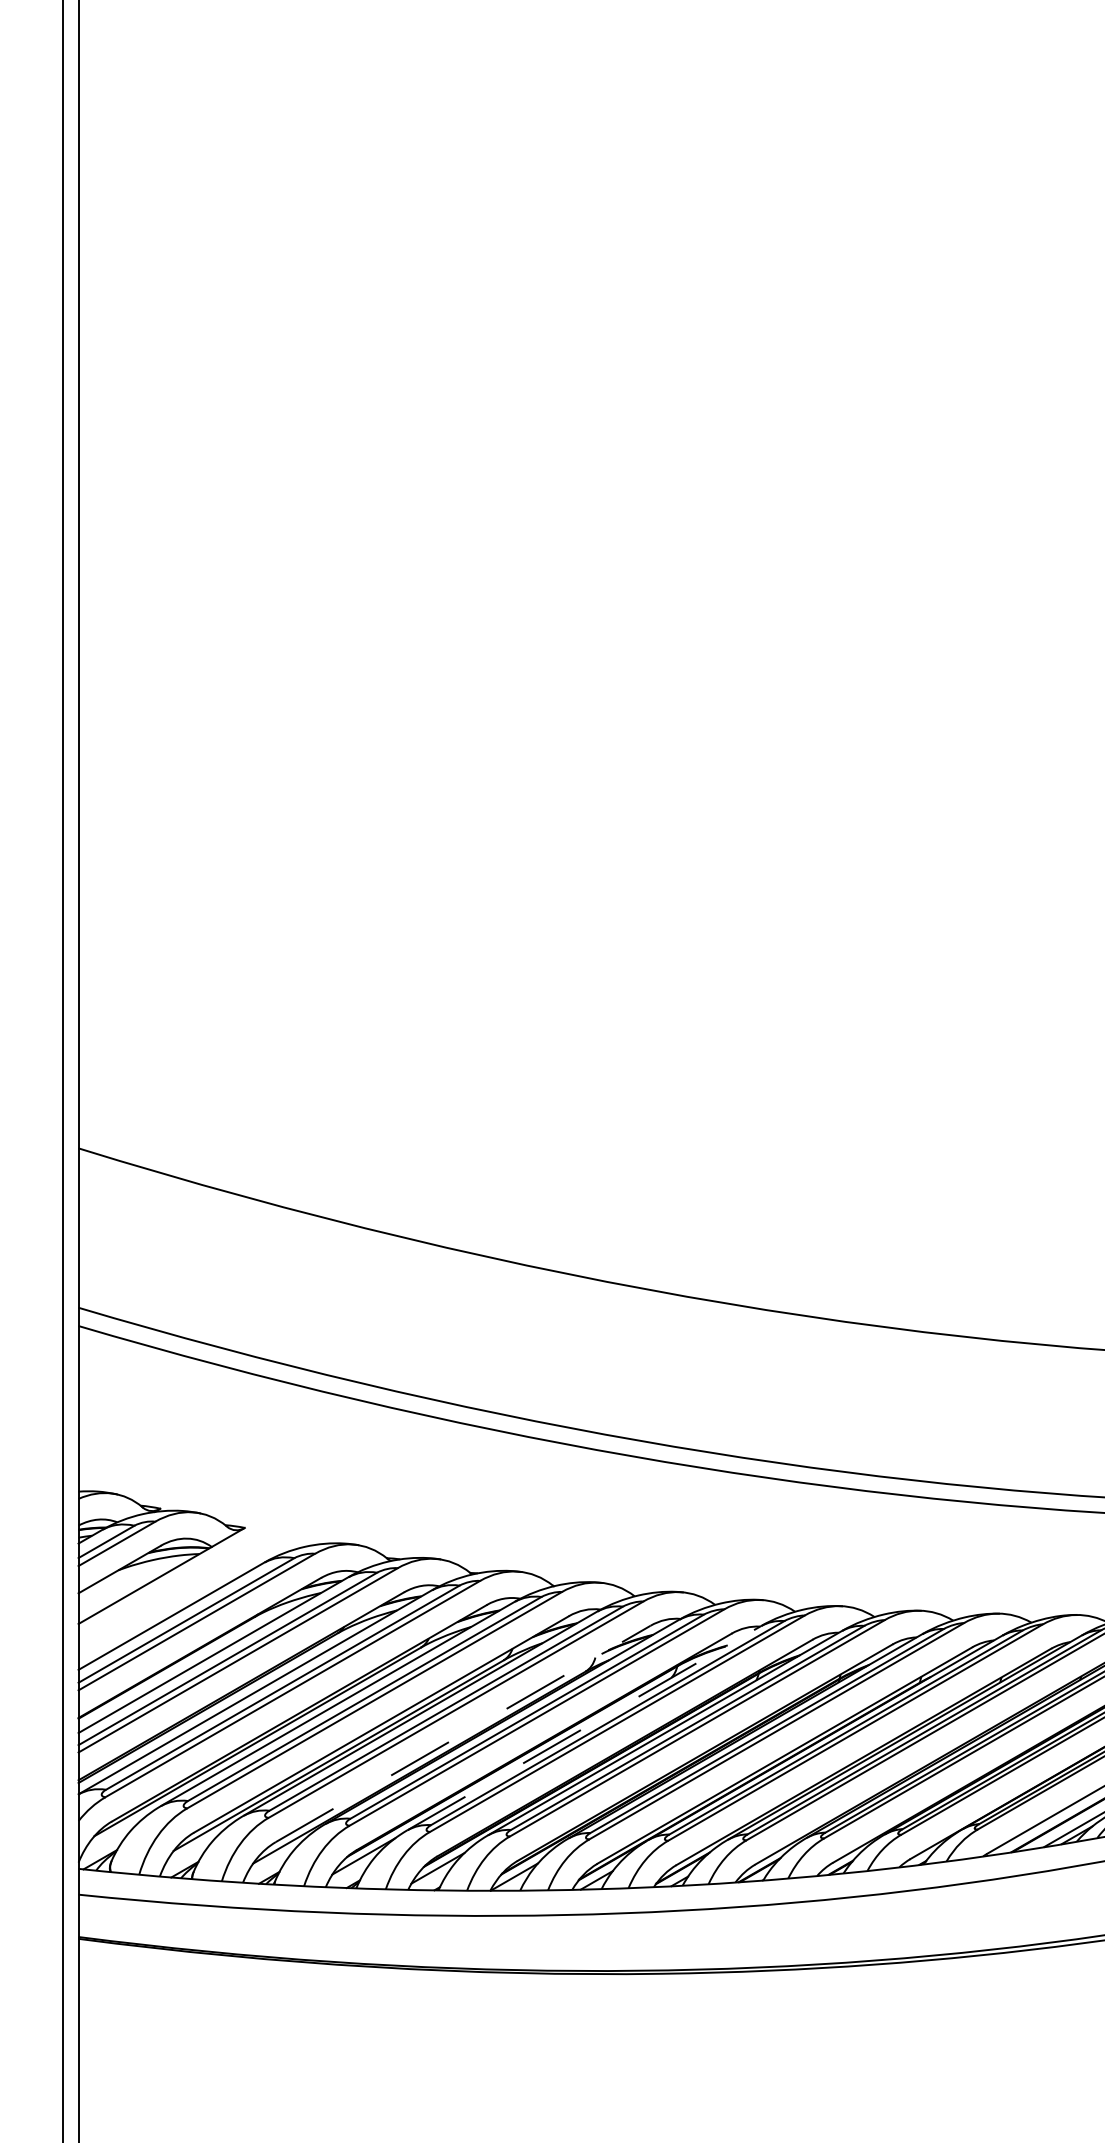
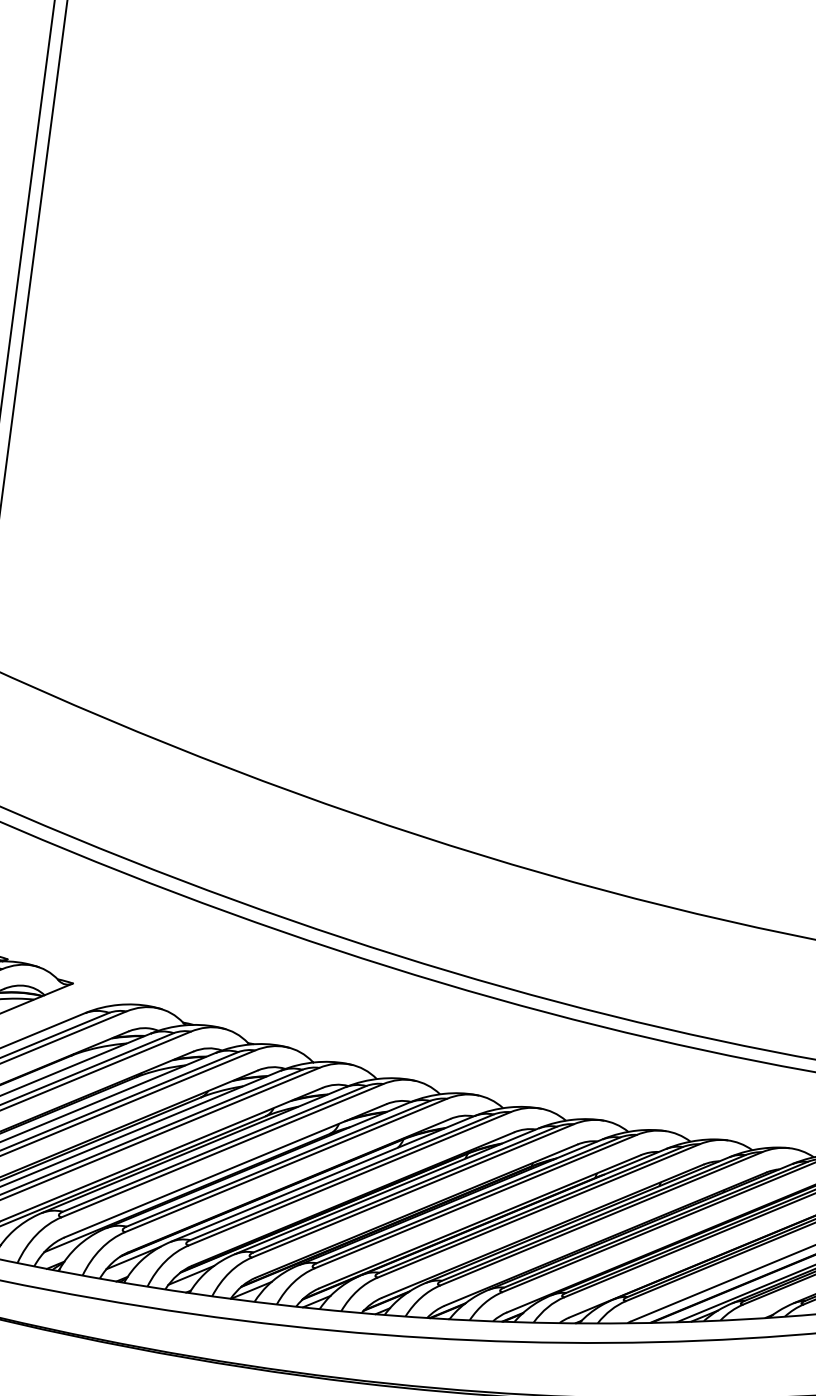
line: (584, 1727) -> (322, 1178), dashed -> solid
line: (463, 1733) -> (225, 1170), dashed -> solid

